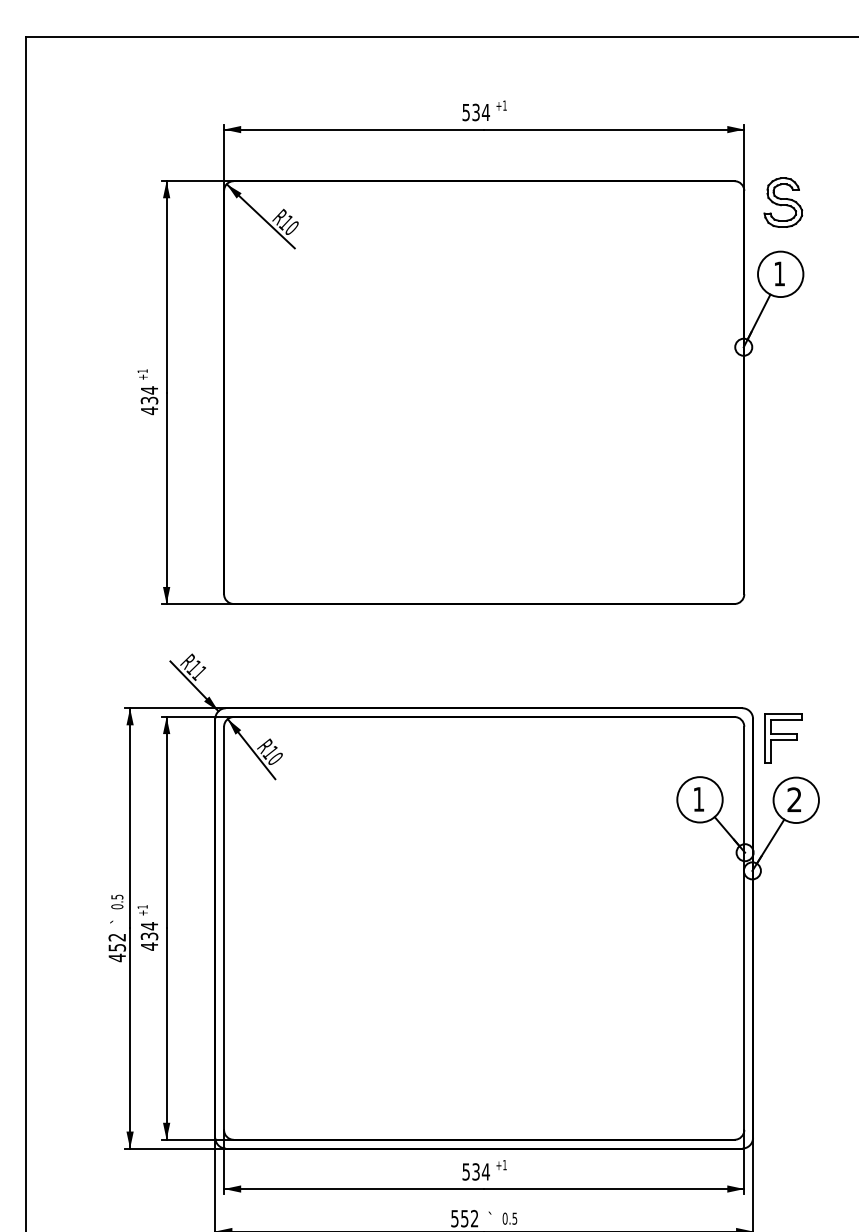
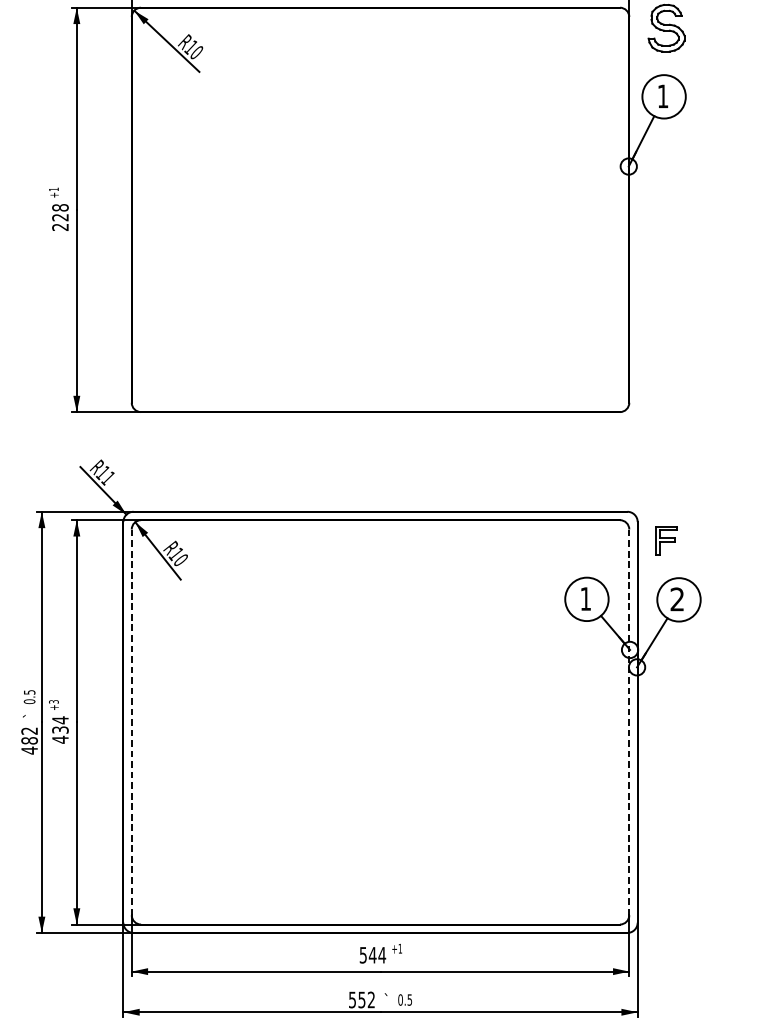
text: (149, 400) -> (60, 217), 434 -> 228
part: (783, 738) -> (666, 540), size x0.6
text: (142, 906) -> (53, 701), +1 -> +3
line: (224, 928) -> (132, 722), solid -> dashed
line: (744, 928) -> (629, 722), solid -> dashed
text: (116, 947) -> (28, 740), 452 -> 482
text: (476, 1171) -> (373, 954), 534 -> 544

